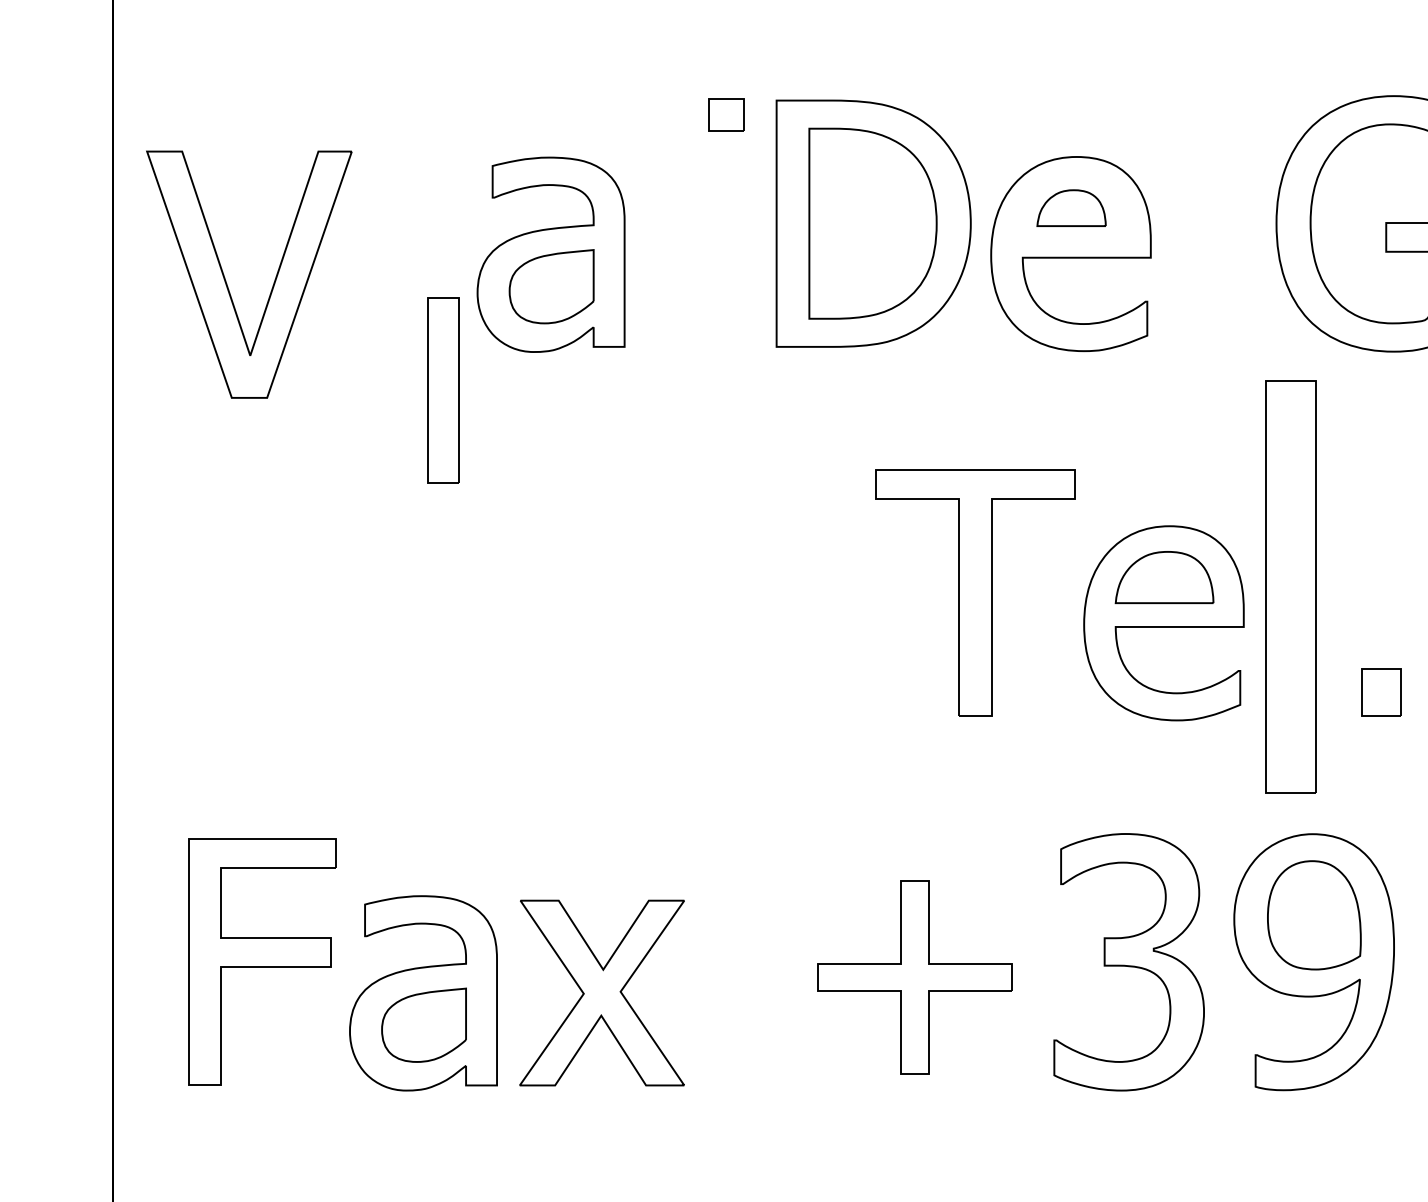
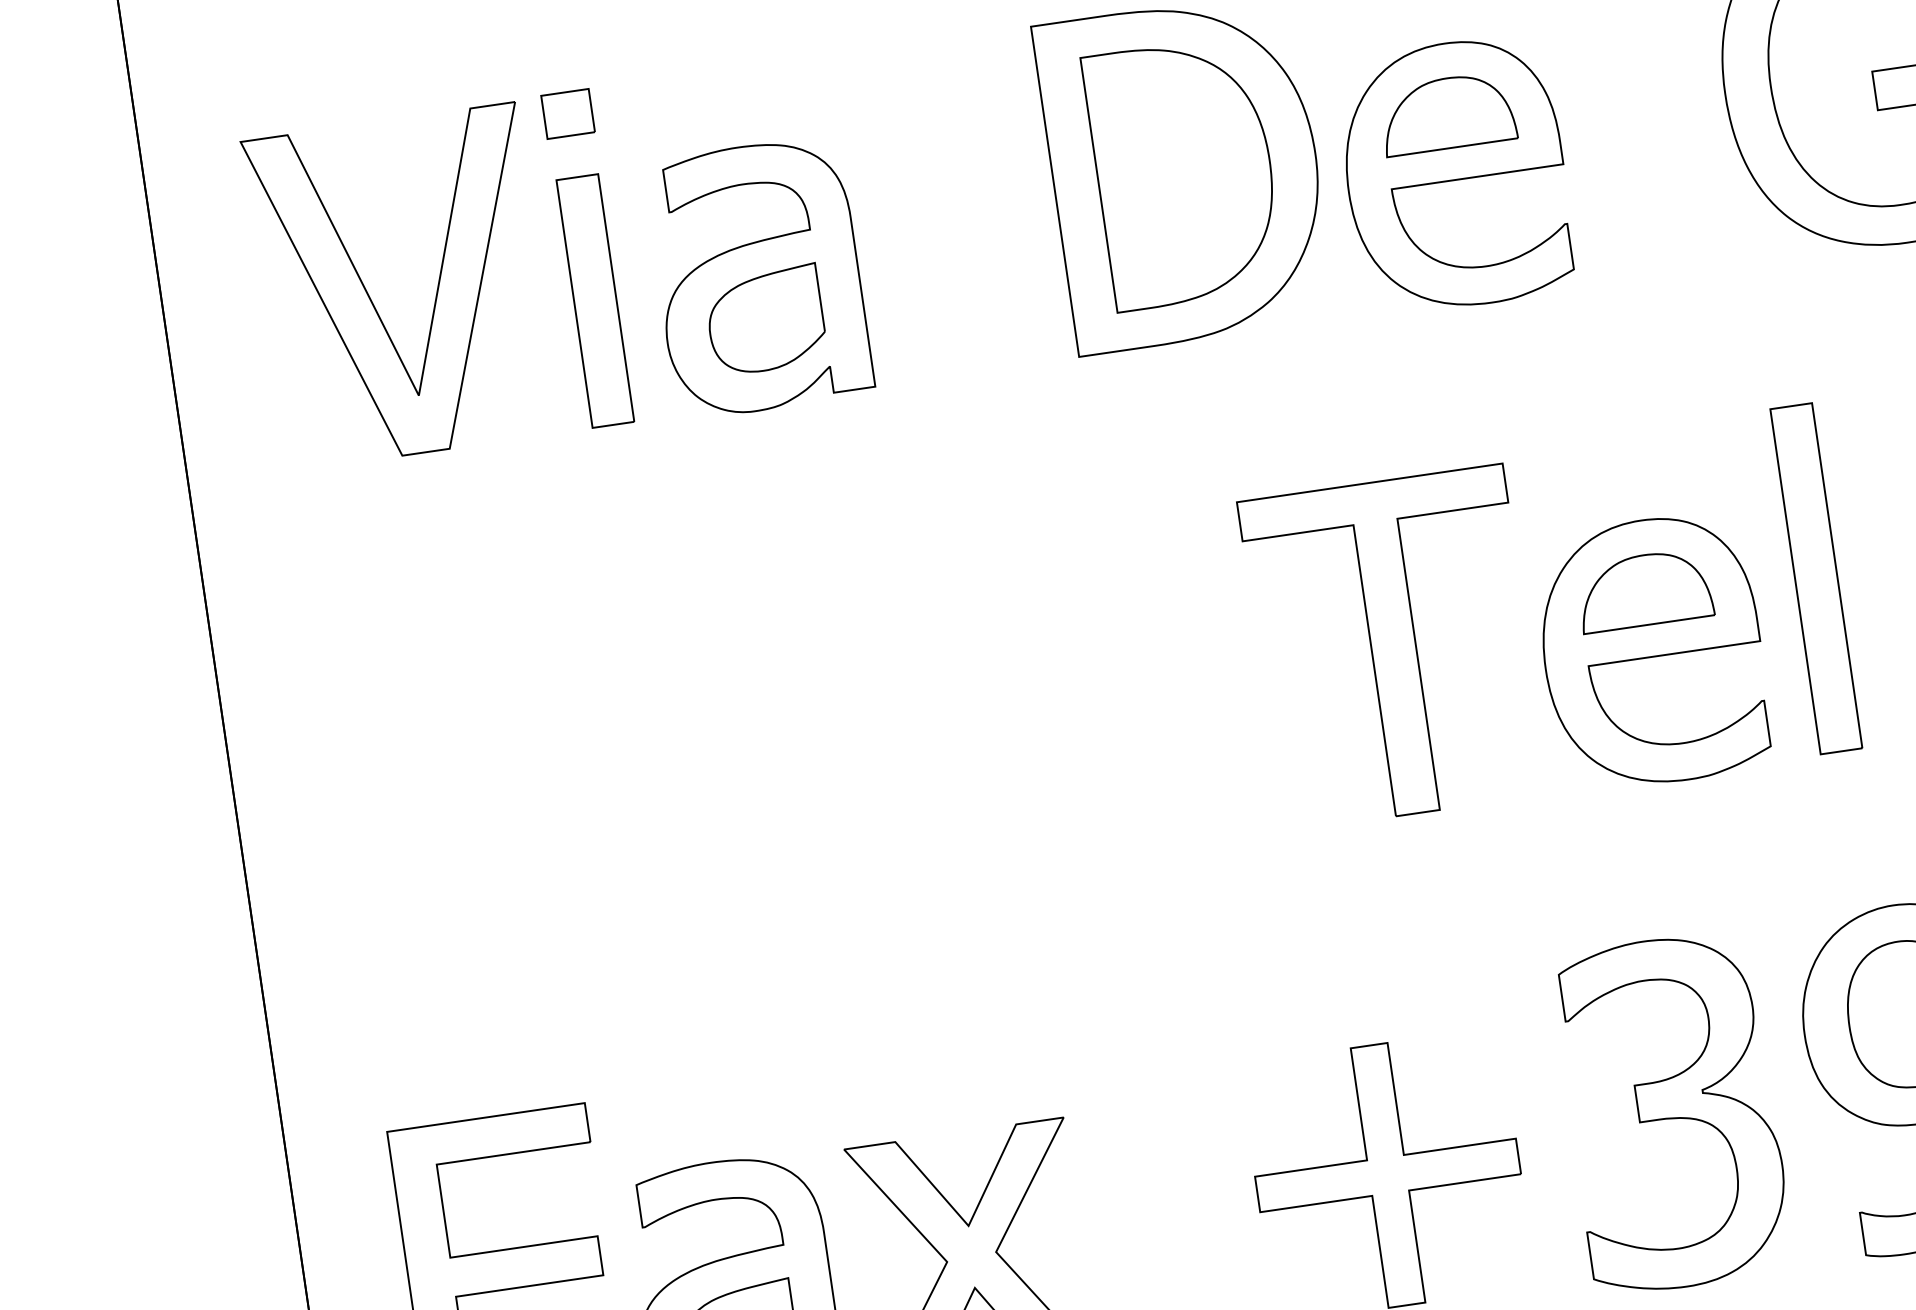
part: (726, 114) -> (568, 113), moved
part: (1071, 207) -> (1447, 112), size x1.43
part: (226, 280) -> (372, 299), moved
part: (443, 390) -> (595, 300), moved
part: (1291, 587) -> (1816, 578), size x0.62

